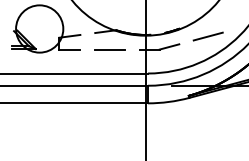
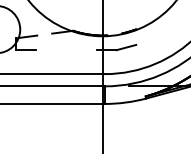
line: (207, 36) -> (164, 37), removed
line: (109, 49) -> (66, 50), removed

